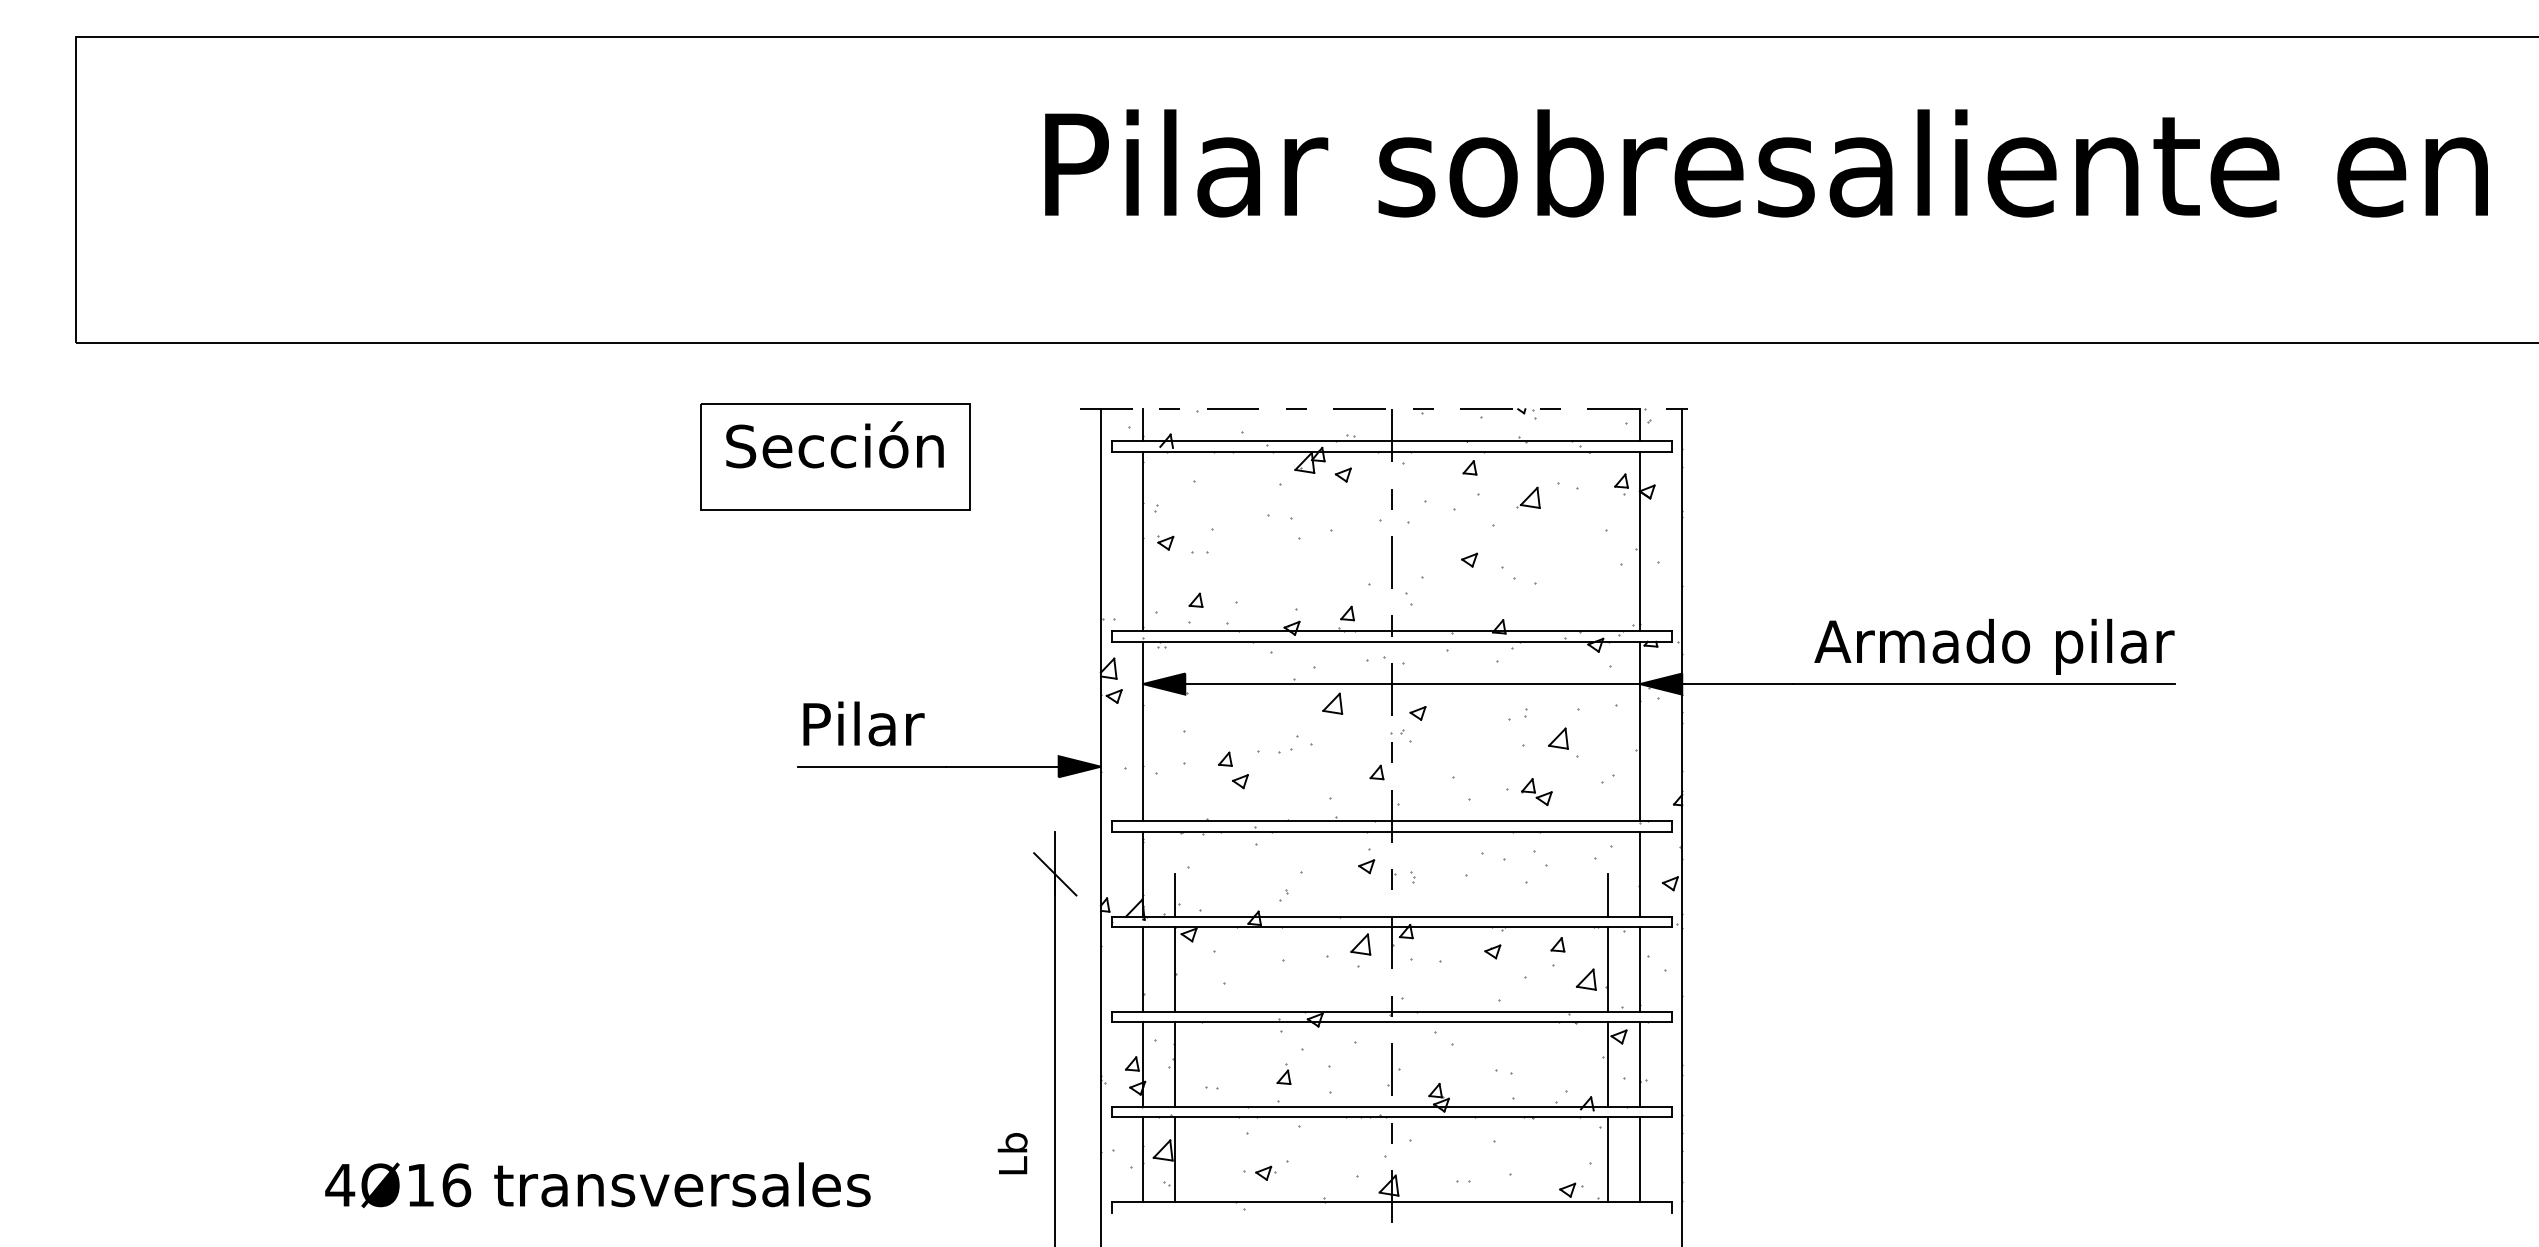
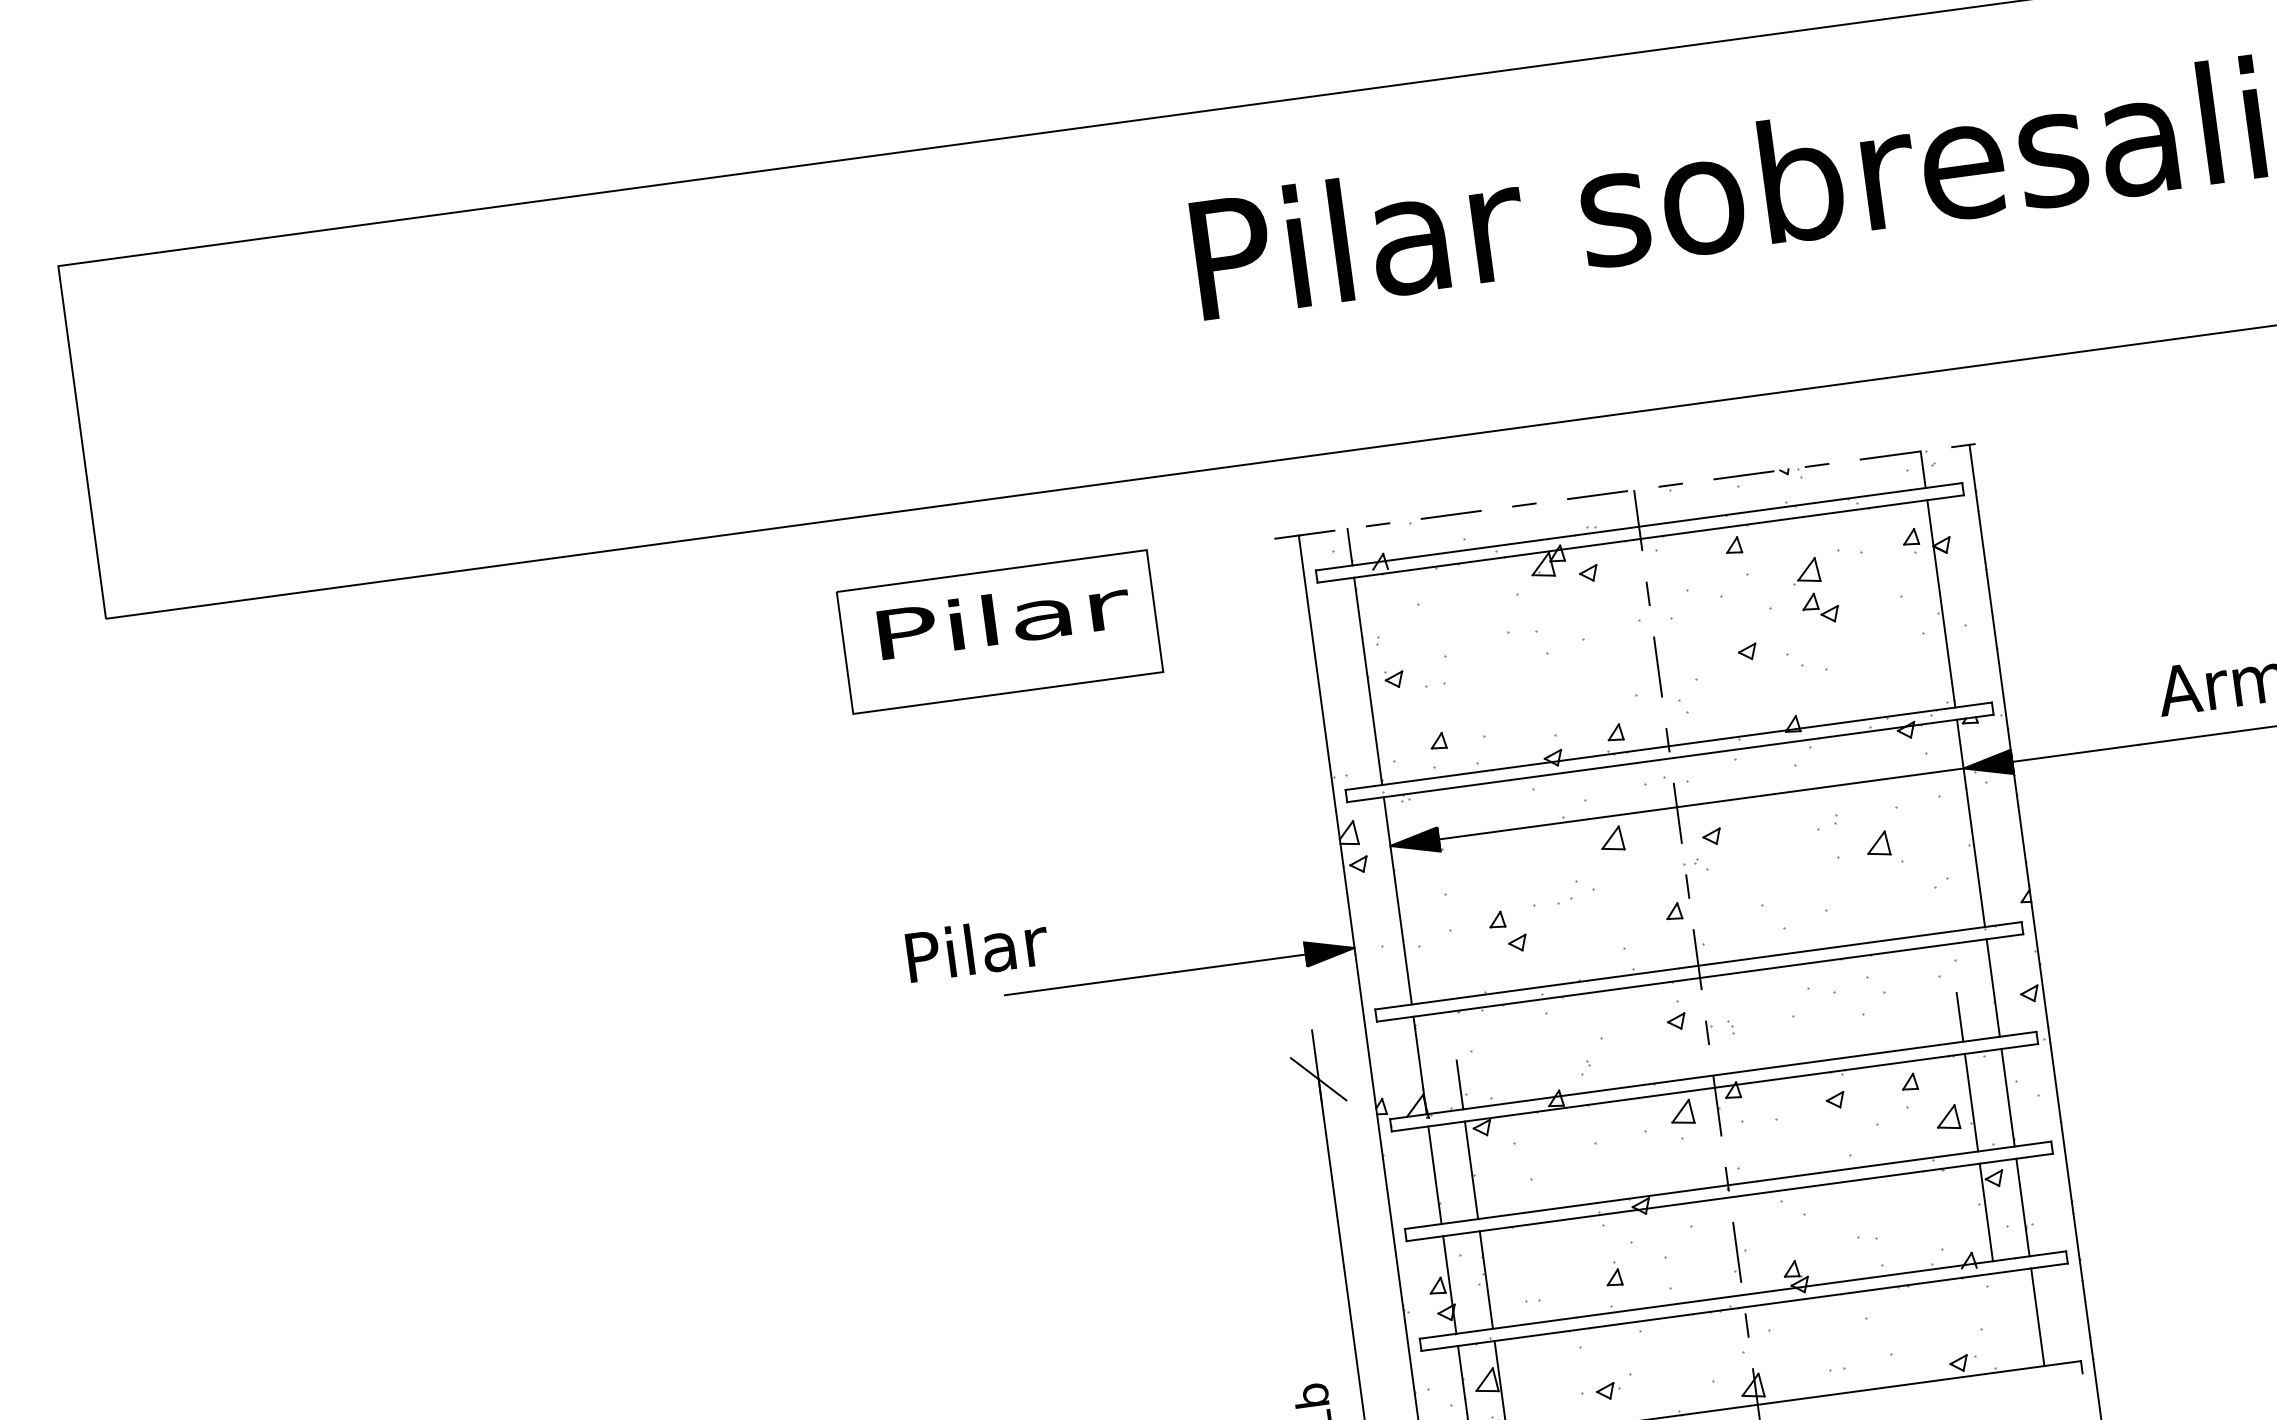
text: (837, 444) -> (1000, 617), Sección -> Pilar
text: (863, 723) -> (976, 948), moved
part: (1536, 792) -> (1820, 608), moved
line: (1608, 1159) -> (2001, 1321), removed

